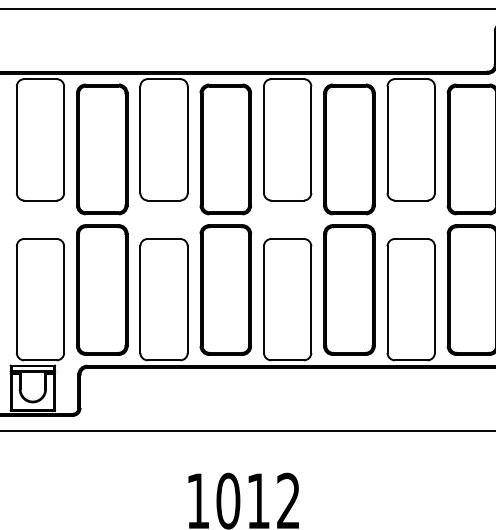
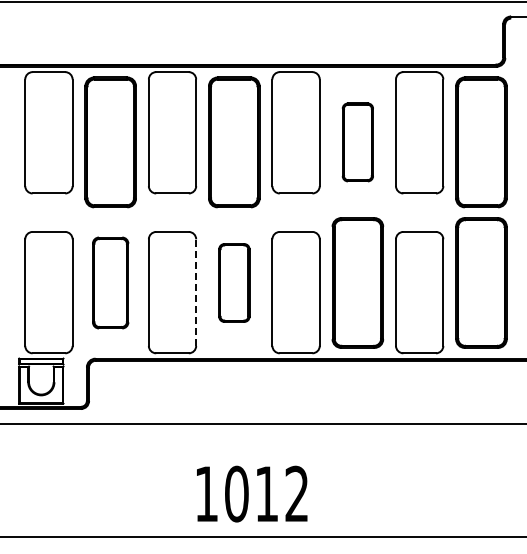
part: (349, 149) -> (357, 142), size x0.6
part: (102, 289) -> (110, 282), size x0.7
part: (226, 289) -> (234, 282), size x0.6
line: (188, 299) -> (196, 292), solid -> dashed

